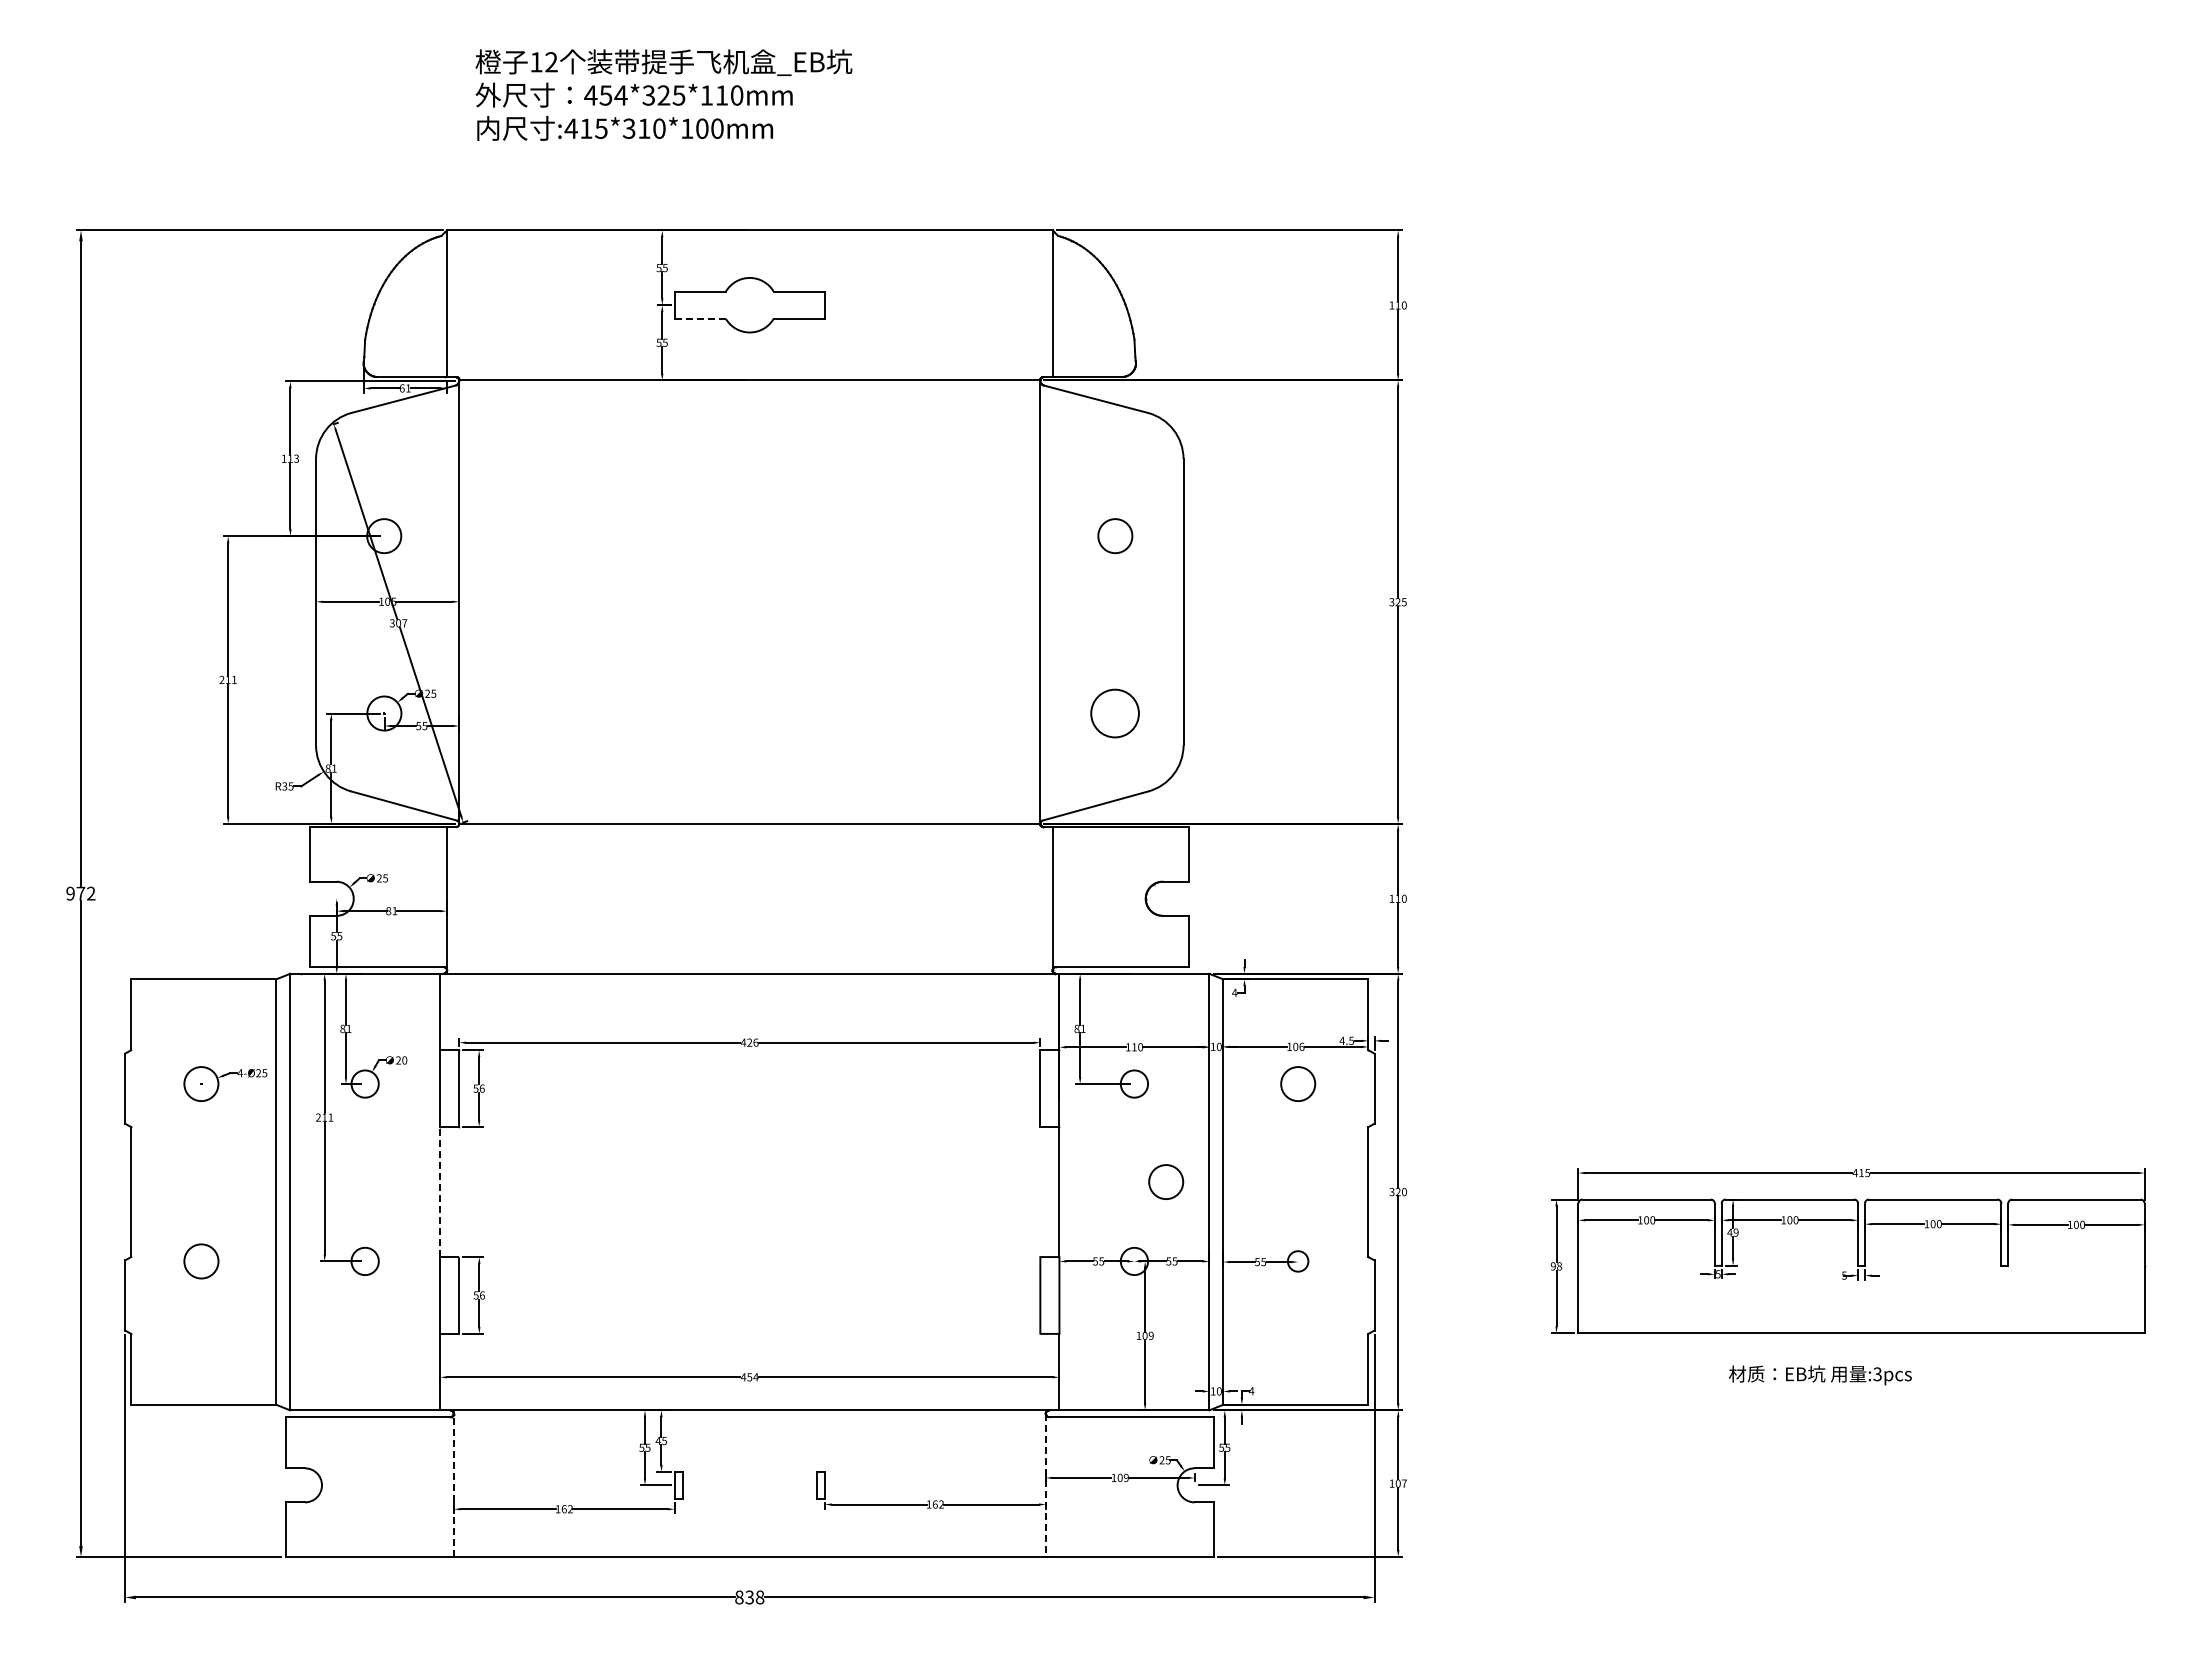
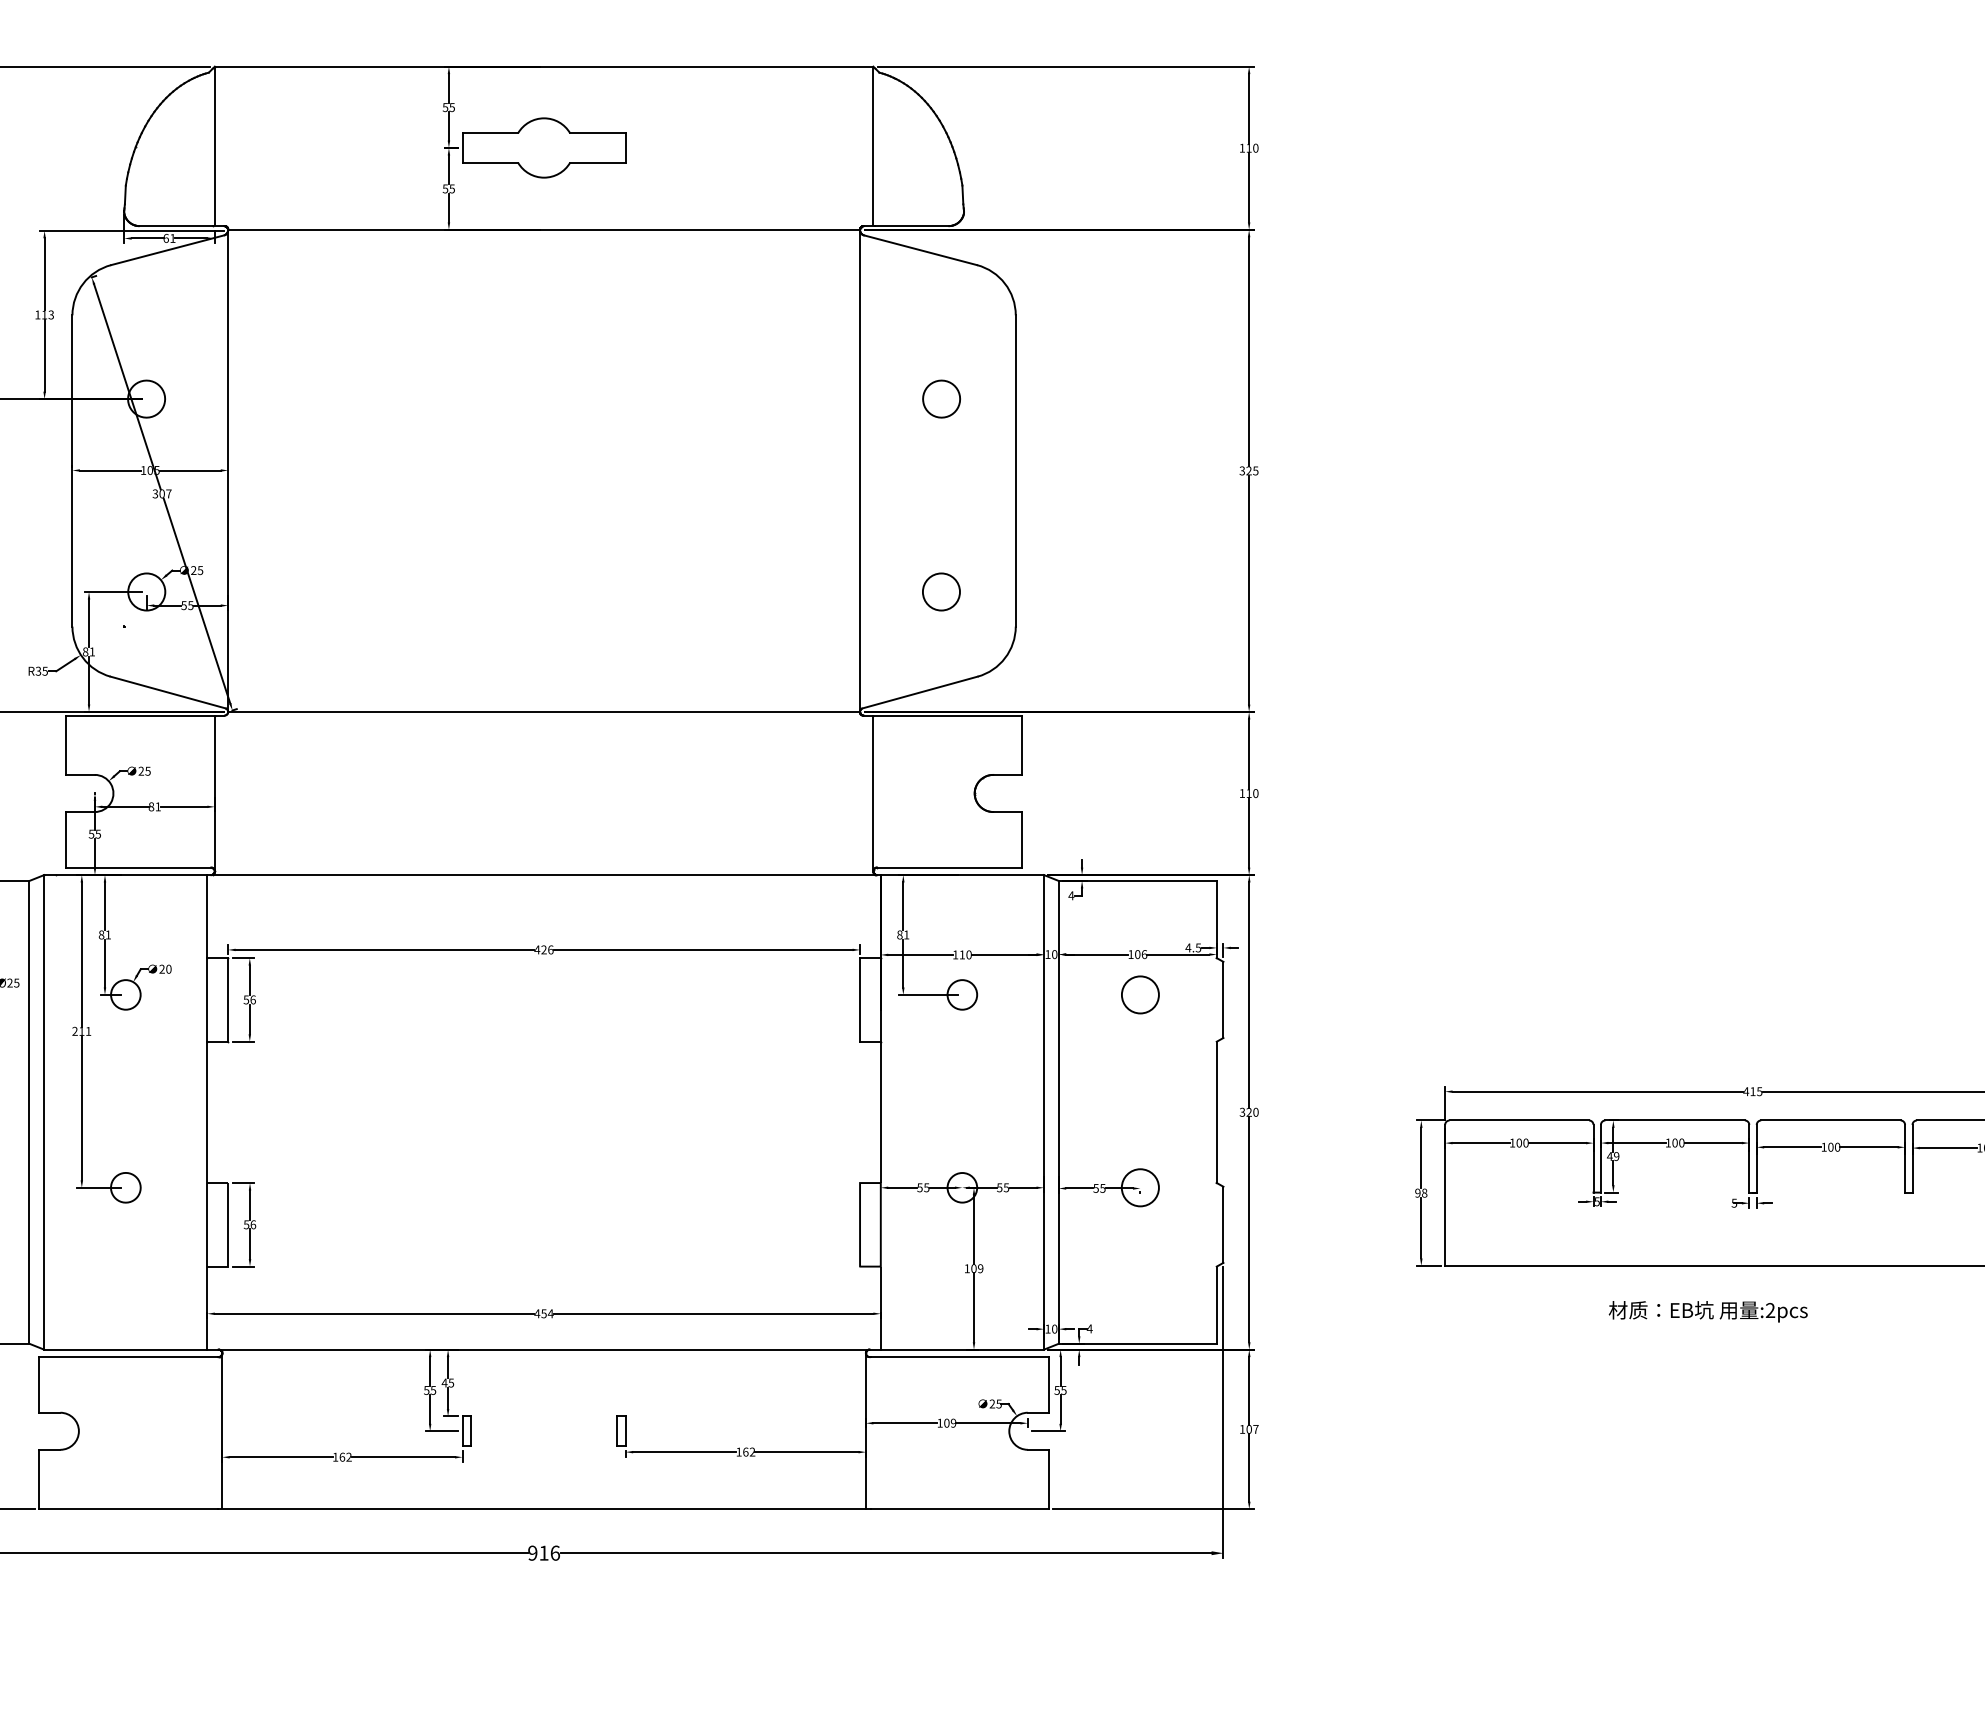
line: (700, 318) -> (490, 162), dashed -> solid
circle: (1115, 713) -> (941, 591), size x0.71
circle: (1166, 1181) -> (997, 1100), removed
line: (440, 1192) -> (207, 1112), dashed -> solid
circle: (1298, 1261) -> (1140, 1187), size x1.67
text: (1877, 1374) -> (1770, 1310), :3pcs -> :2pcs
line: (453, 1485) -> (221, 1431), dashed -> solid
line: (1045, 1485) -> (865, 1431), dashed -> solid
text: (749, 1597) -> (543, 1553), 838 -> 916

